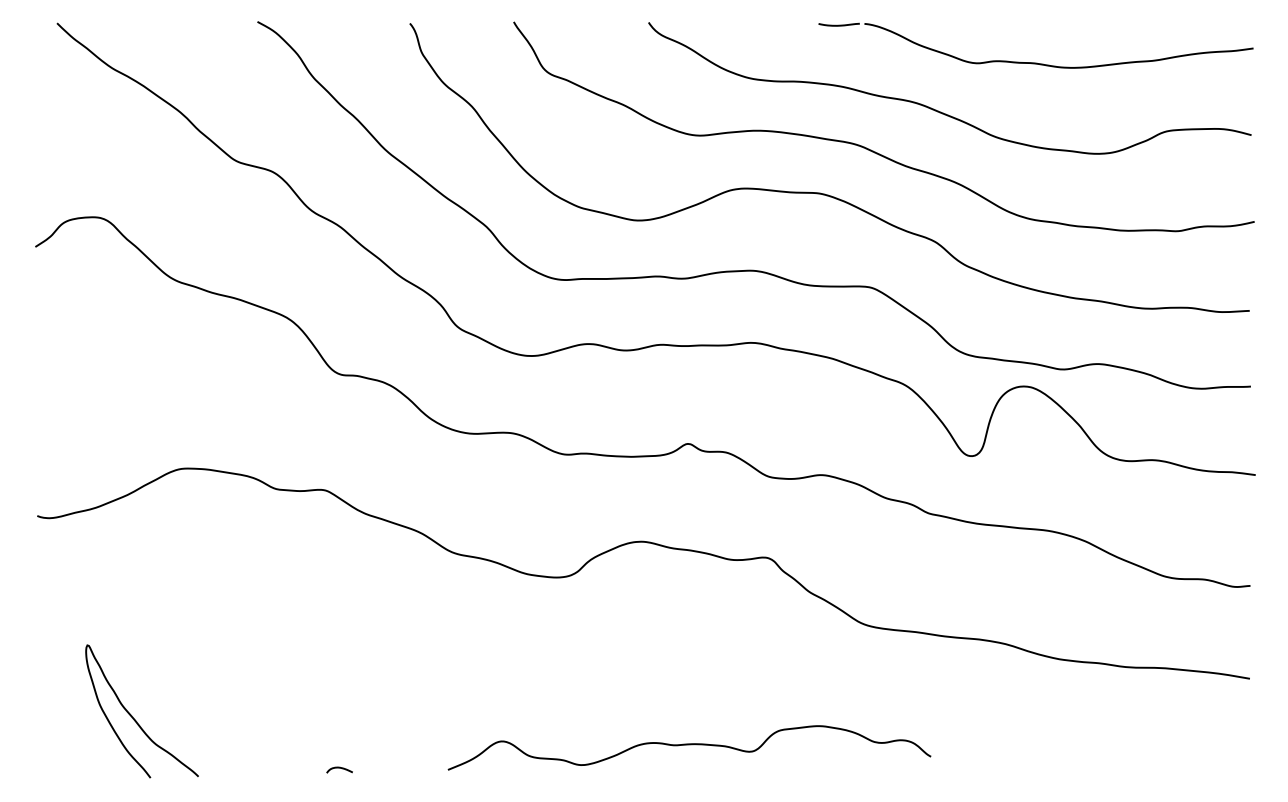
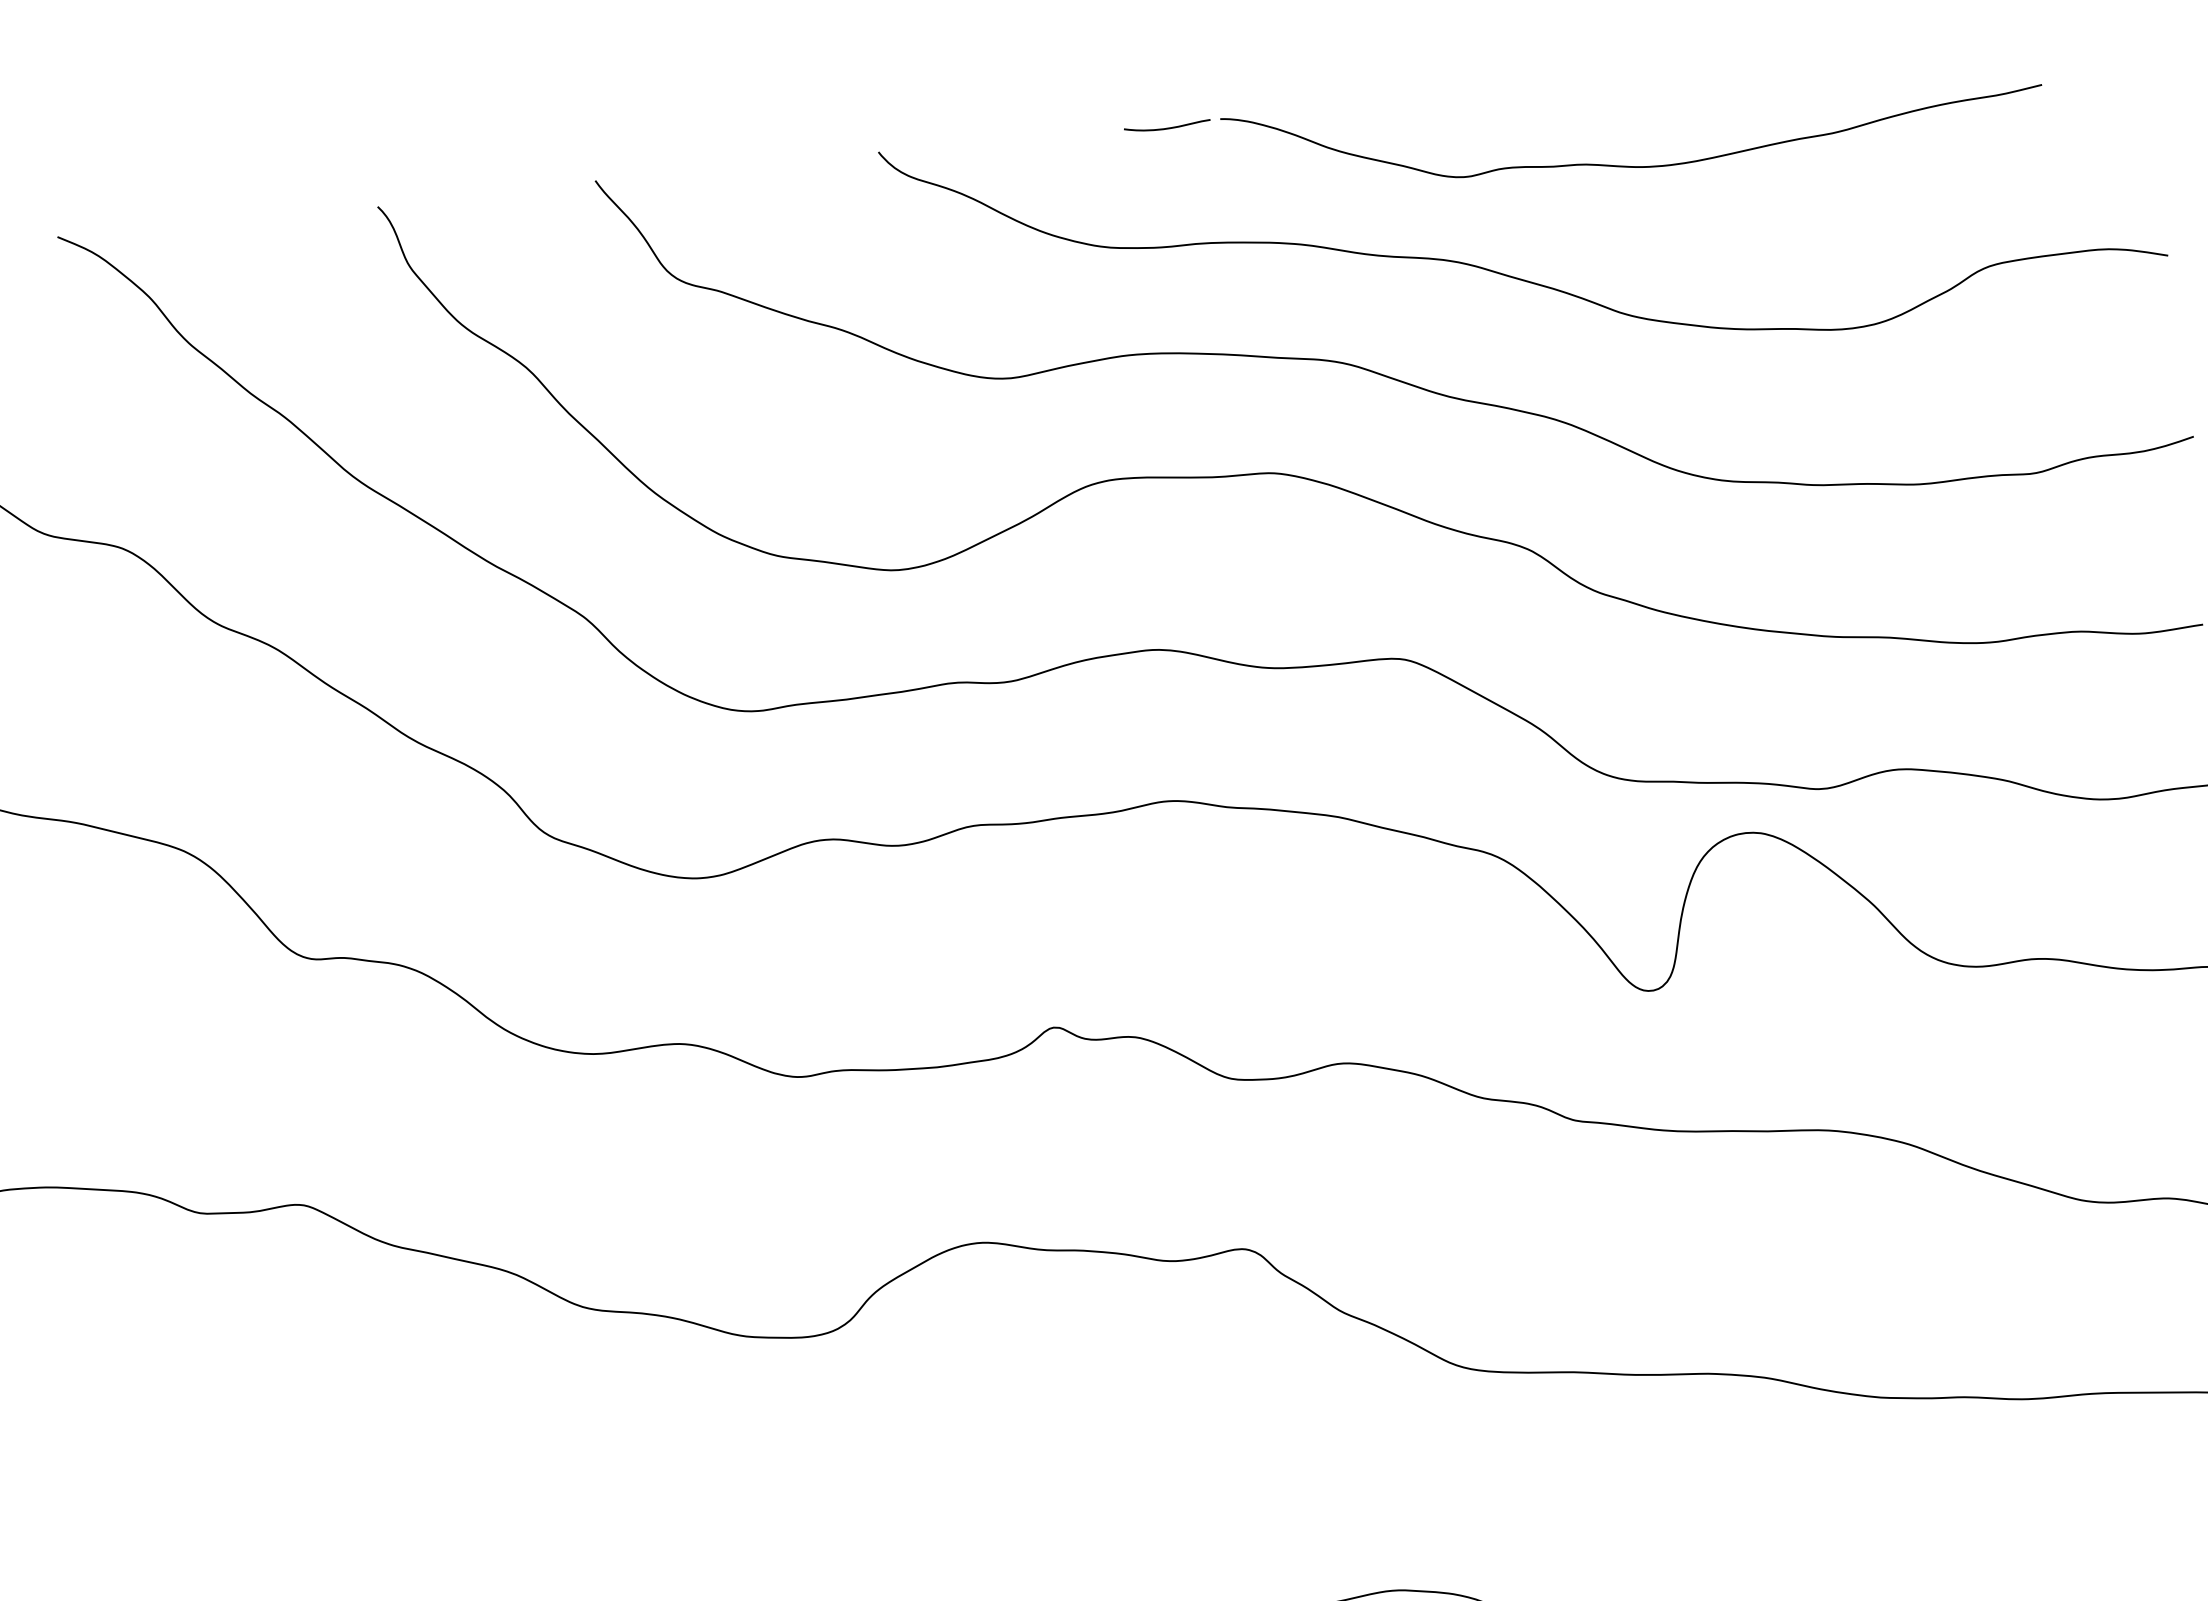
part: (1035, 62) -> (1587, 162), moved

